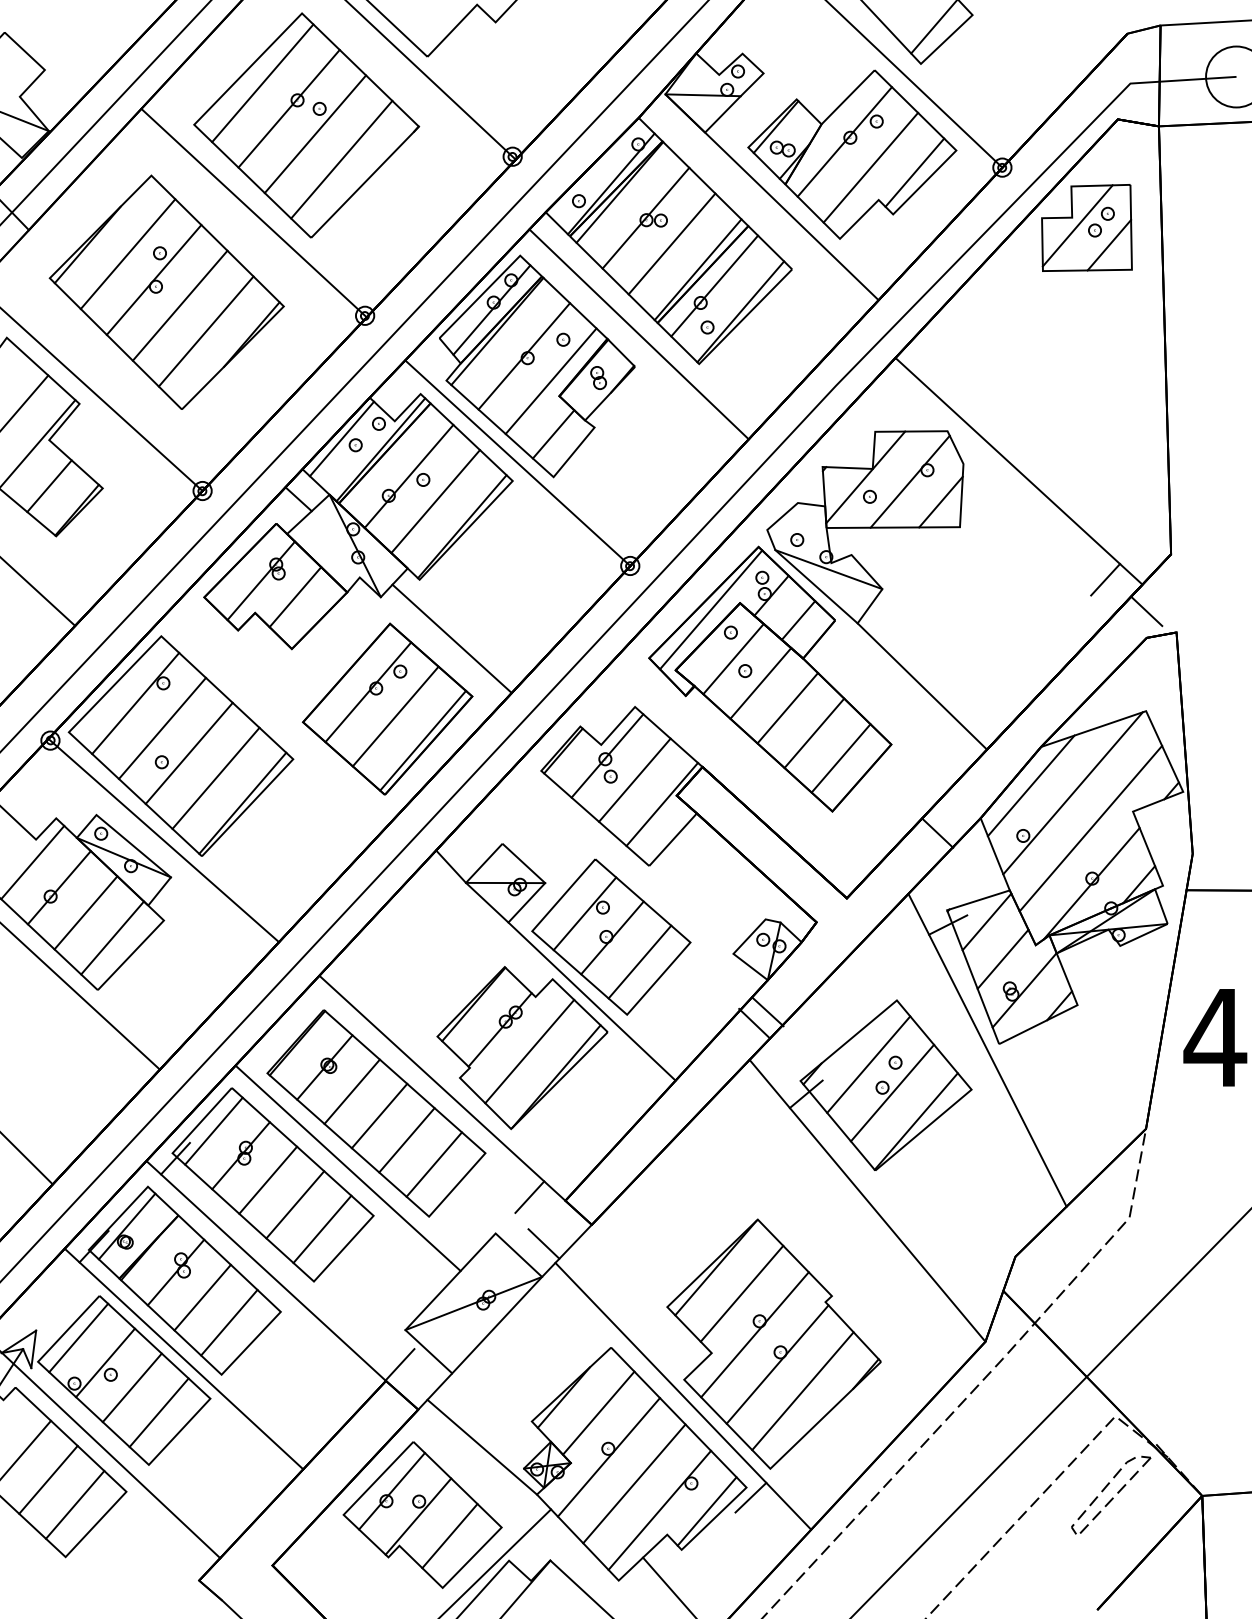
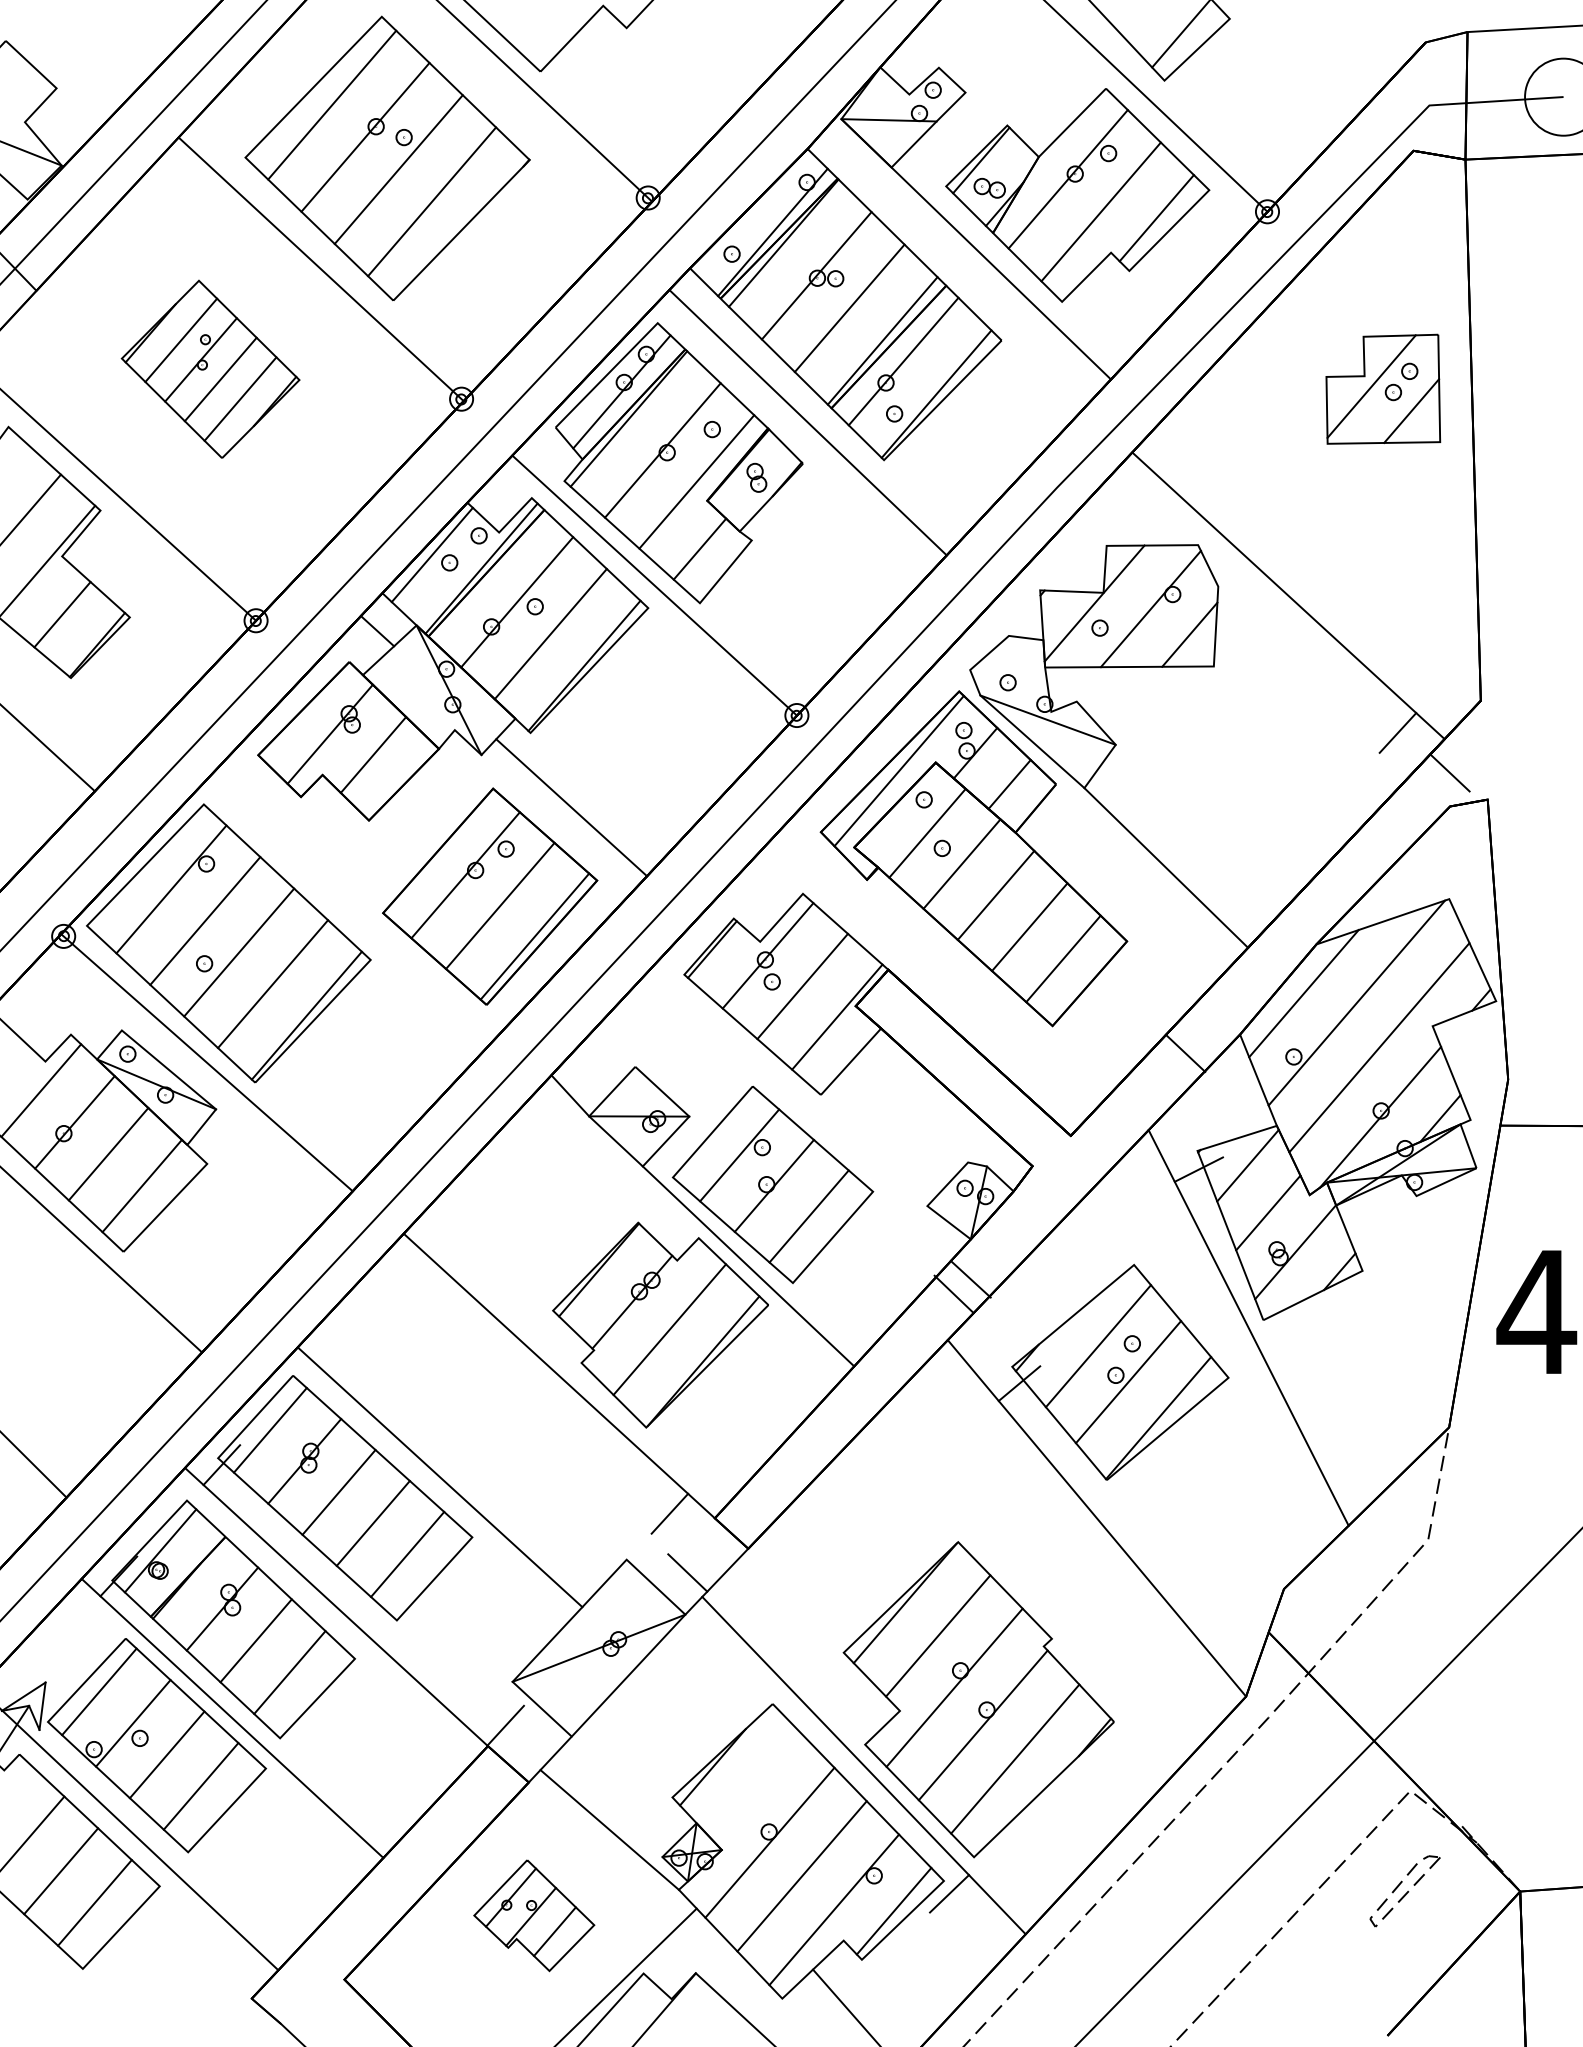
part: (1086, 227) -> (1382, 388), moved
part: (166, 291) -> (210, 368), size x0.6
part: (376, 1113) -> (475, 1407), removed
line: (598, 1412) -> (756, 1786), removed
part: (1111, 1494) -> (1405, 1889), size x0.7
part: (422, 1514) -> (534, 1915), size x0.6

